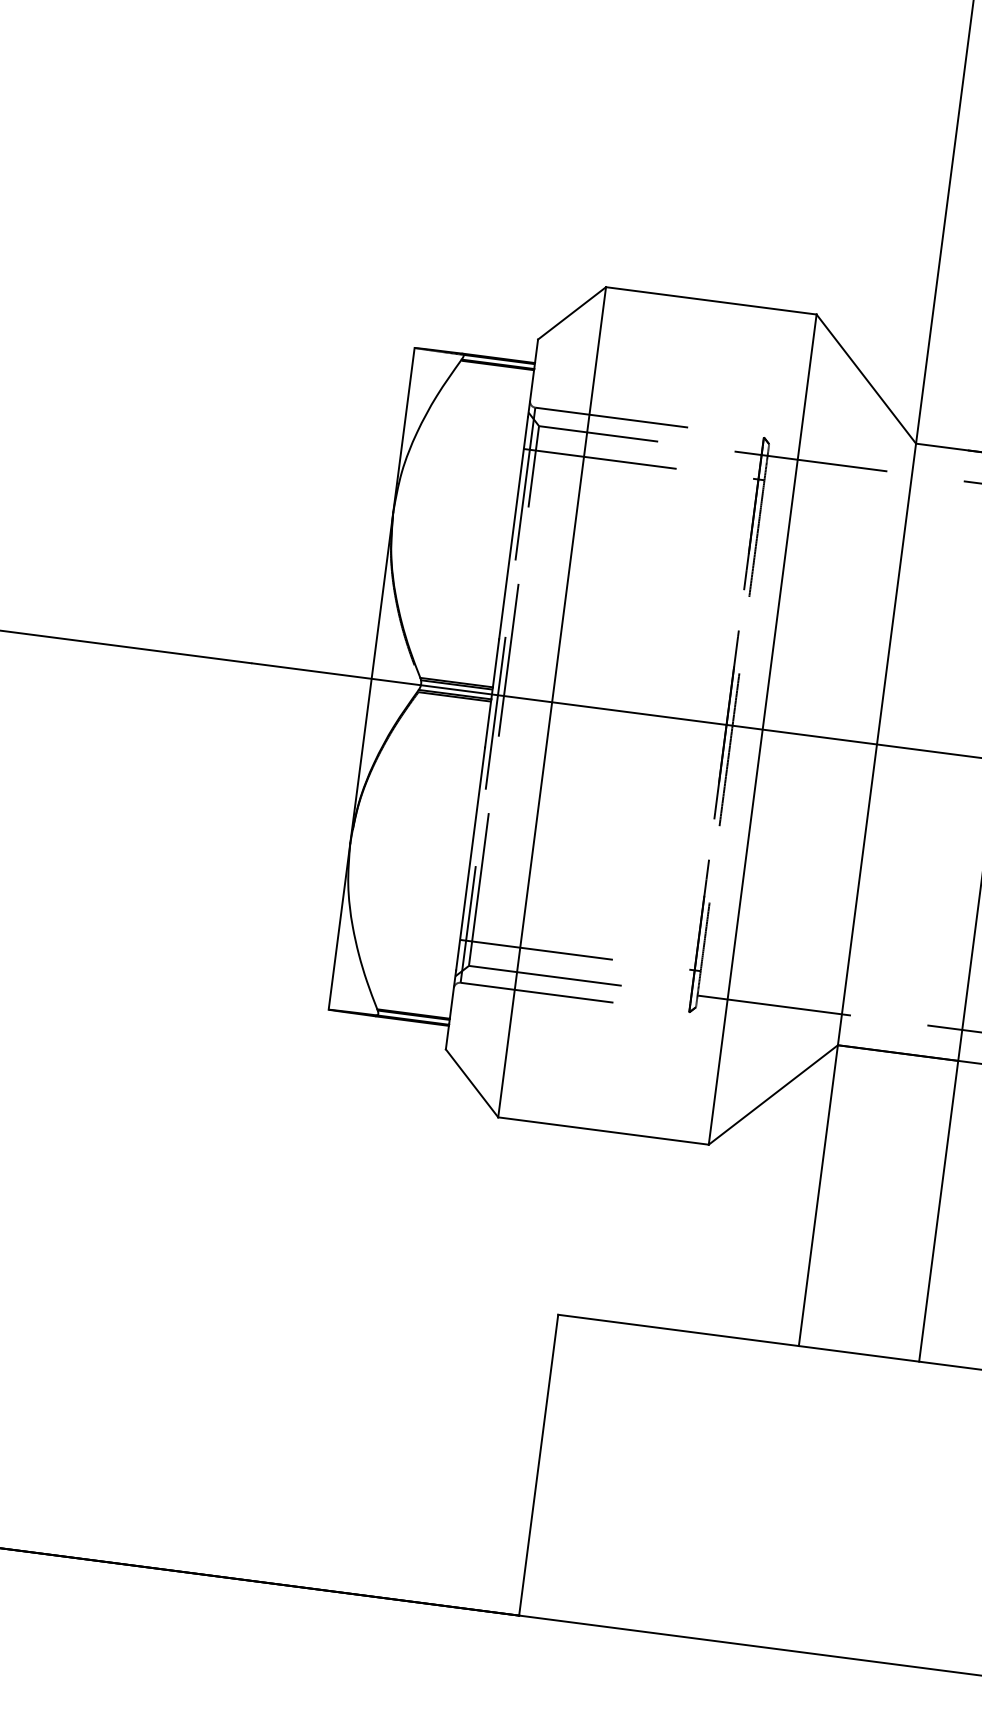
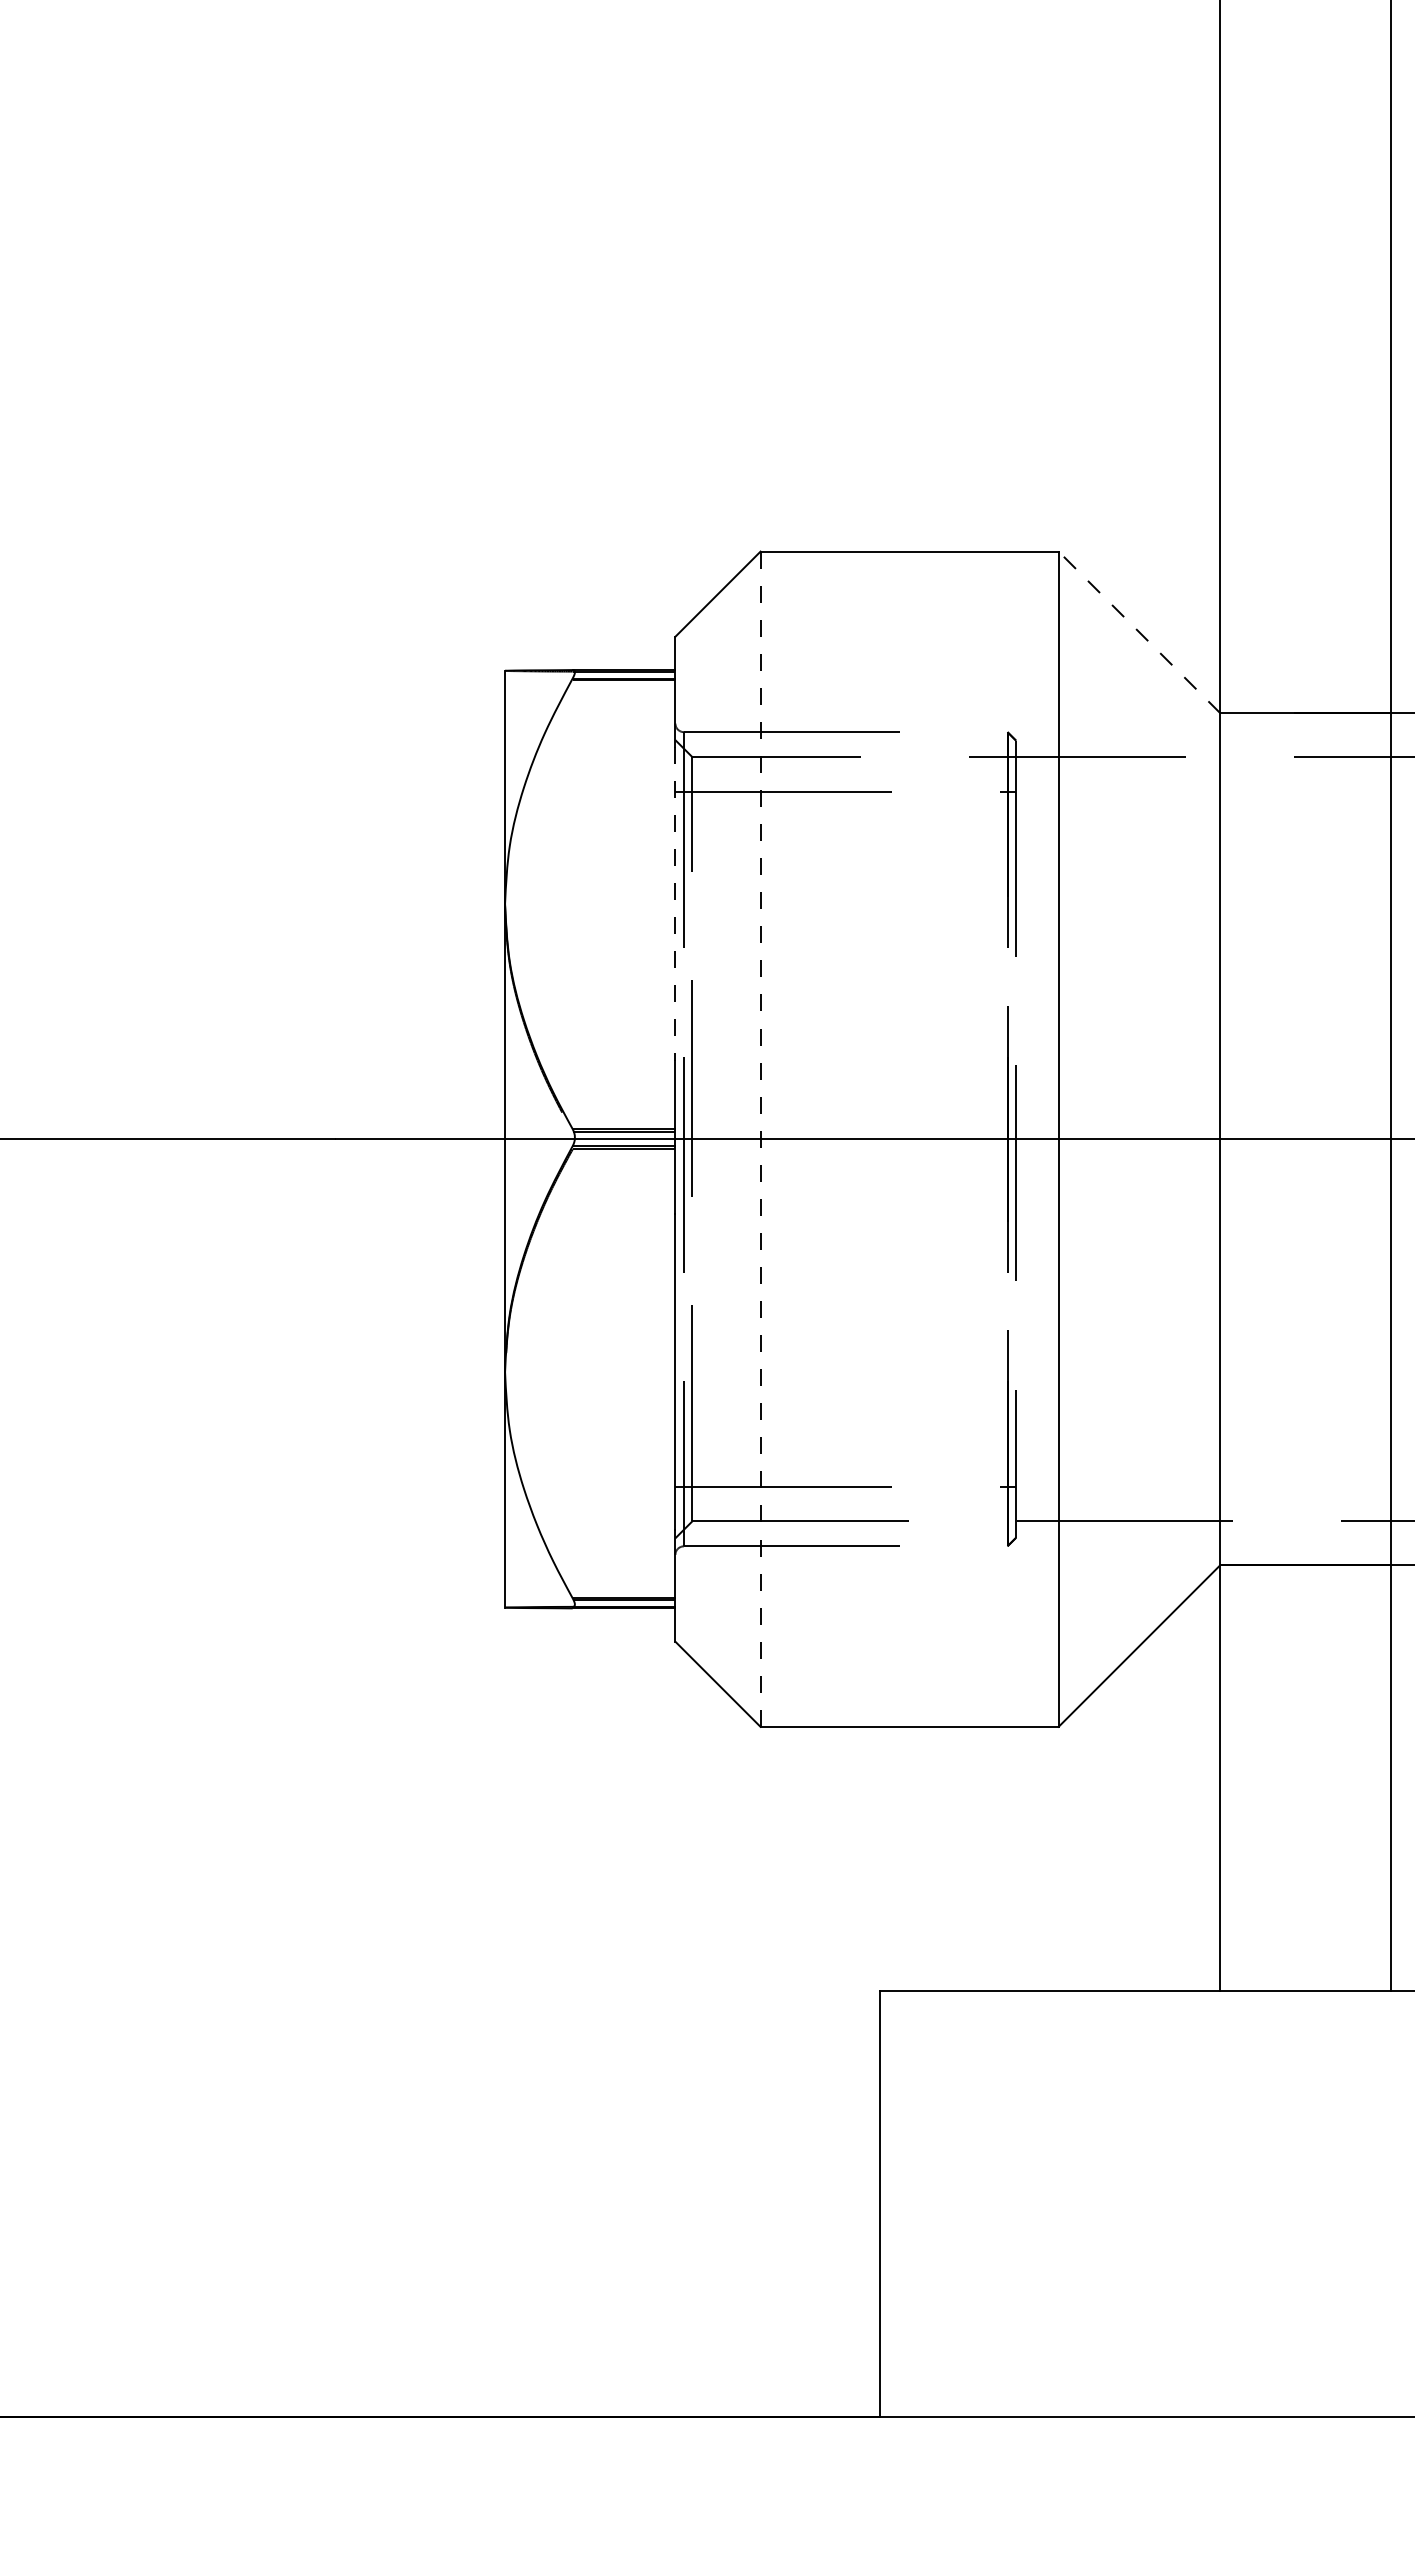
line: (866, 379) -> (1139, 632), solid -> dashed
line: (513, 528) -> (675, 904), solid -> dashed
line: (552, 702) -> (760, 1139), solid -> dashed

